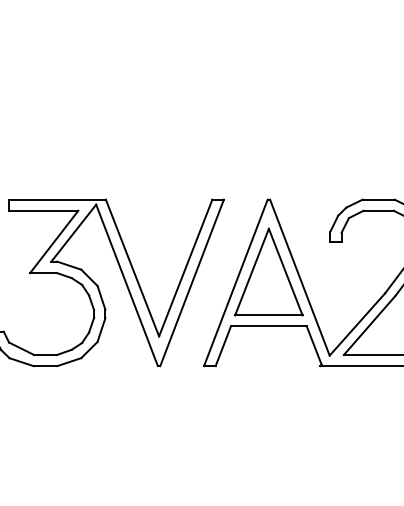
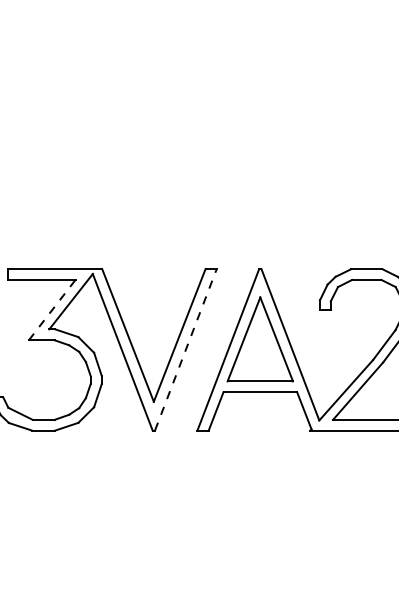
line: (54, 241) -> (52, 309), solid -> dashed
line: (192, 282) -> (186, 349), solid -> dashed

